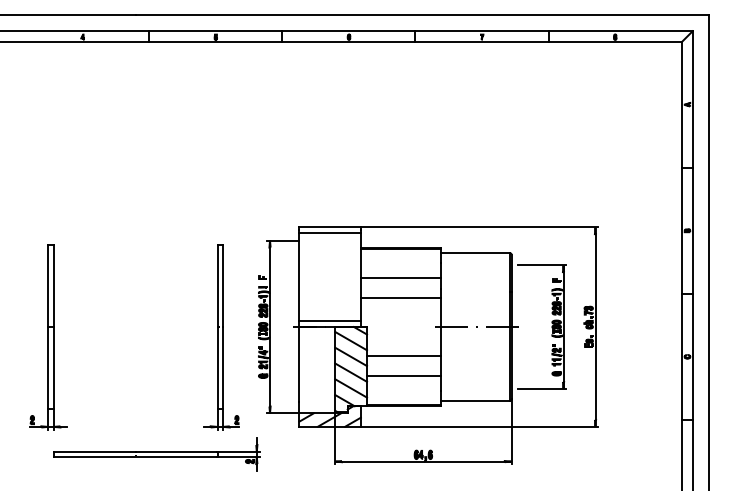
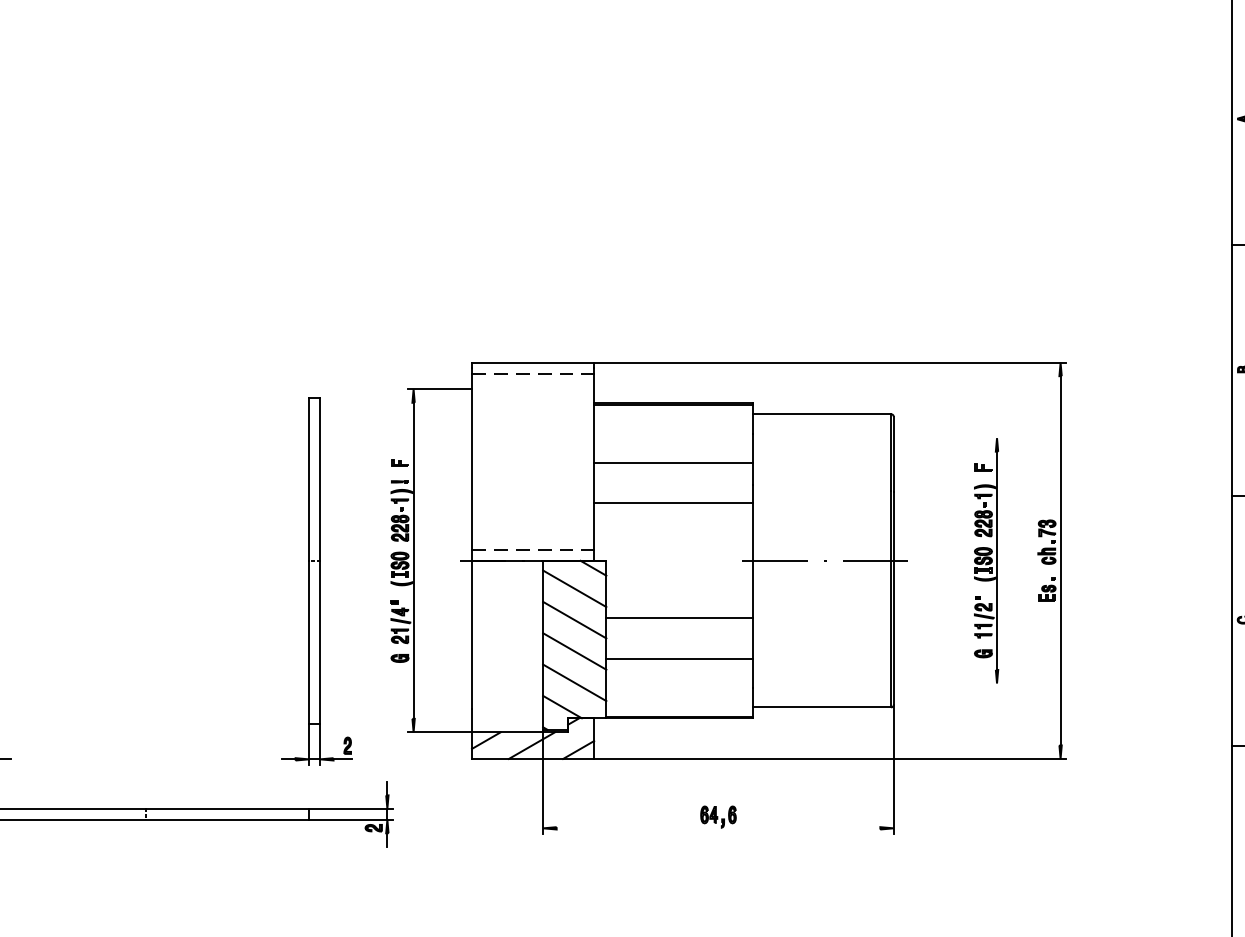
line: (330, 233) -> (533, 374), solid -> dashed
line: (542, 265) -> (955, 438), removed
line: (330, 321) -> (533, 549), solid -> dashed
line: (542, 388) -> (955, 682), removed
line: (423, 461) -> (718, 828), removed

